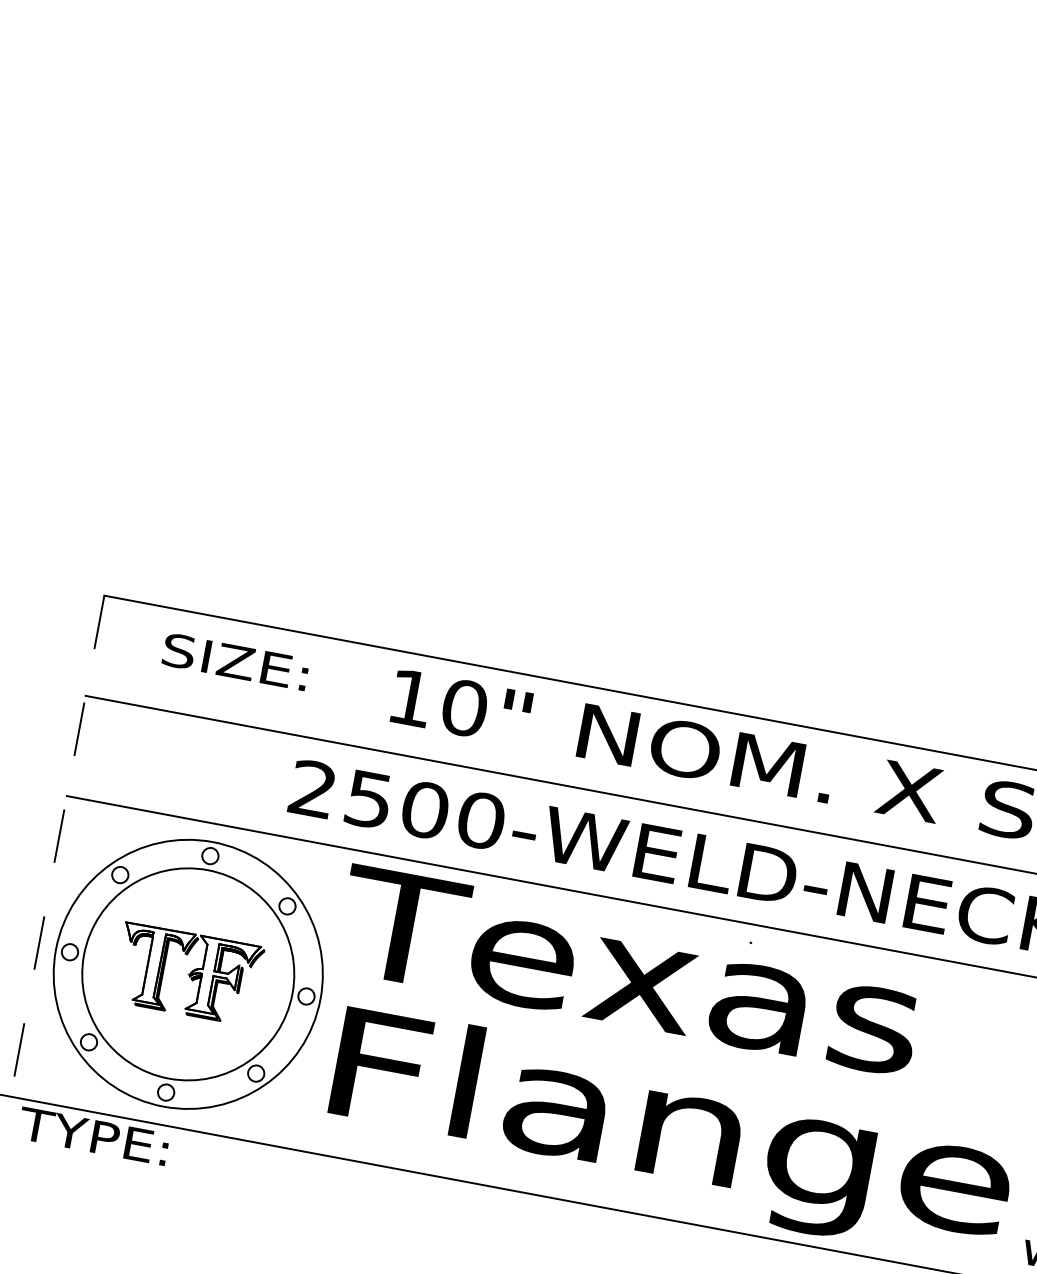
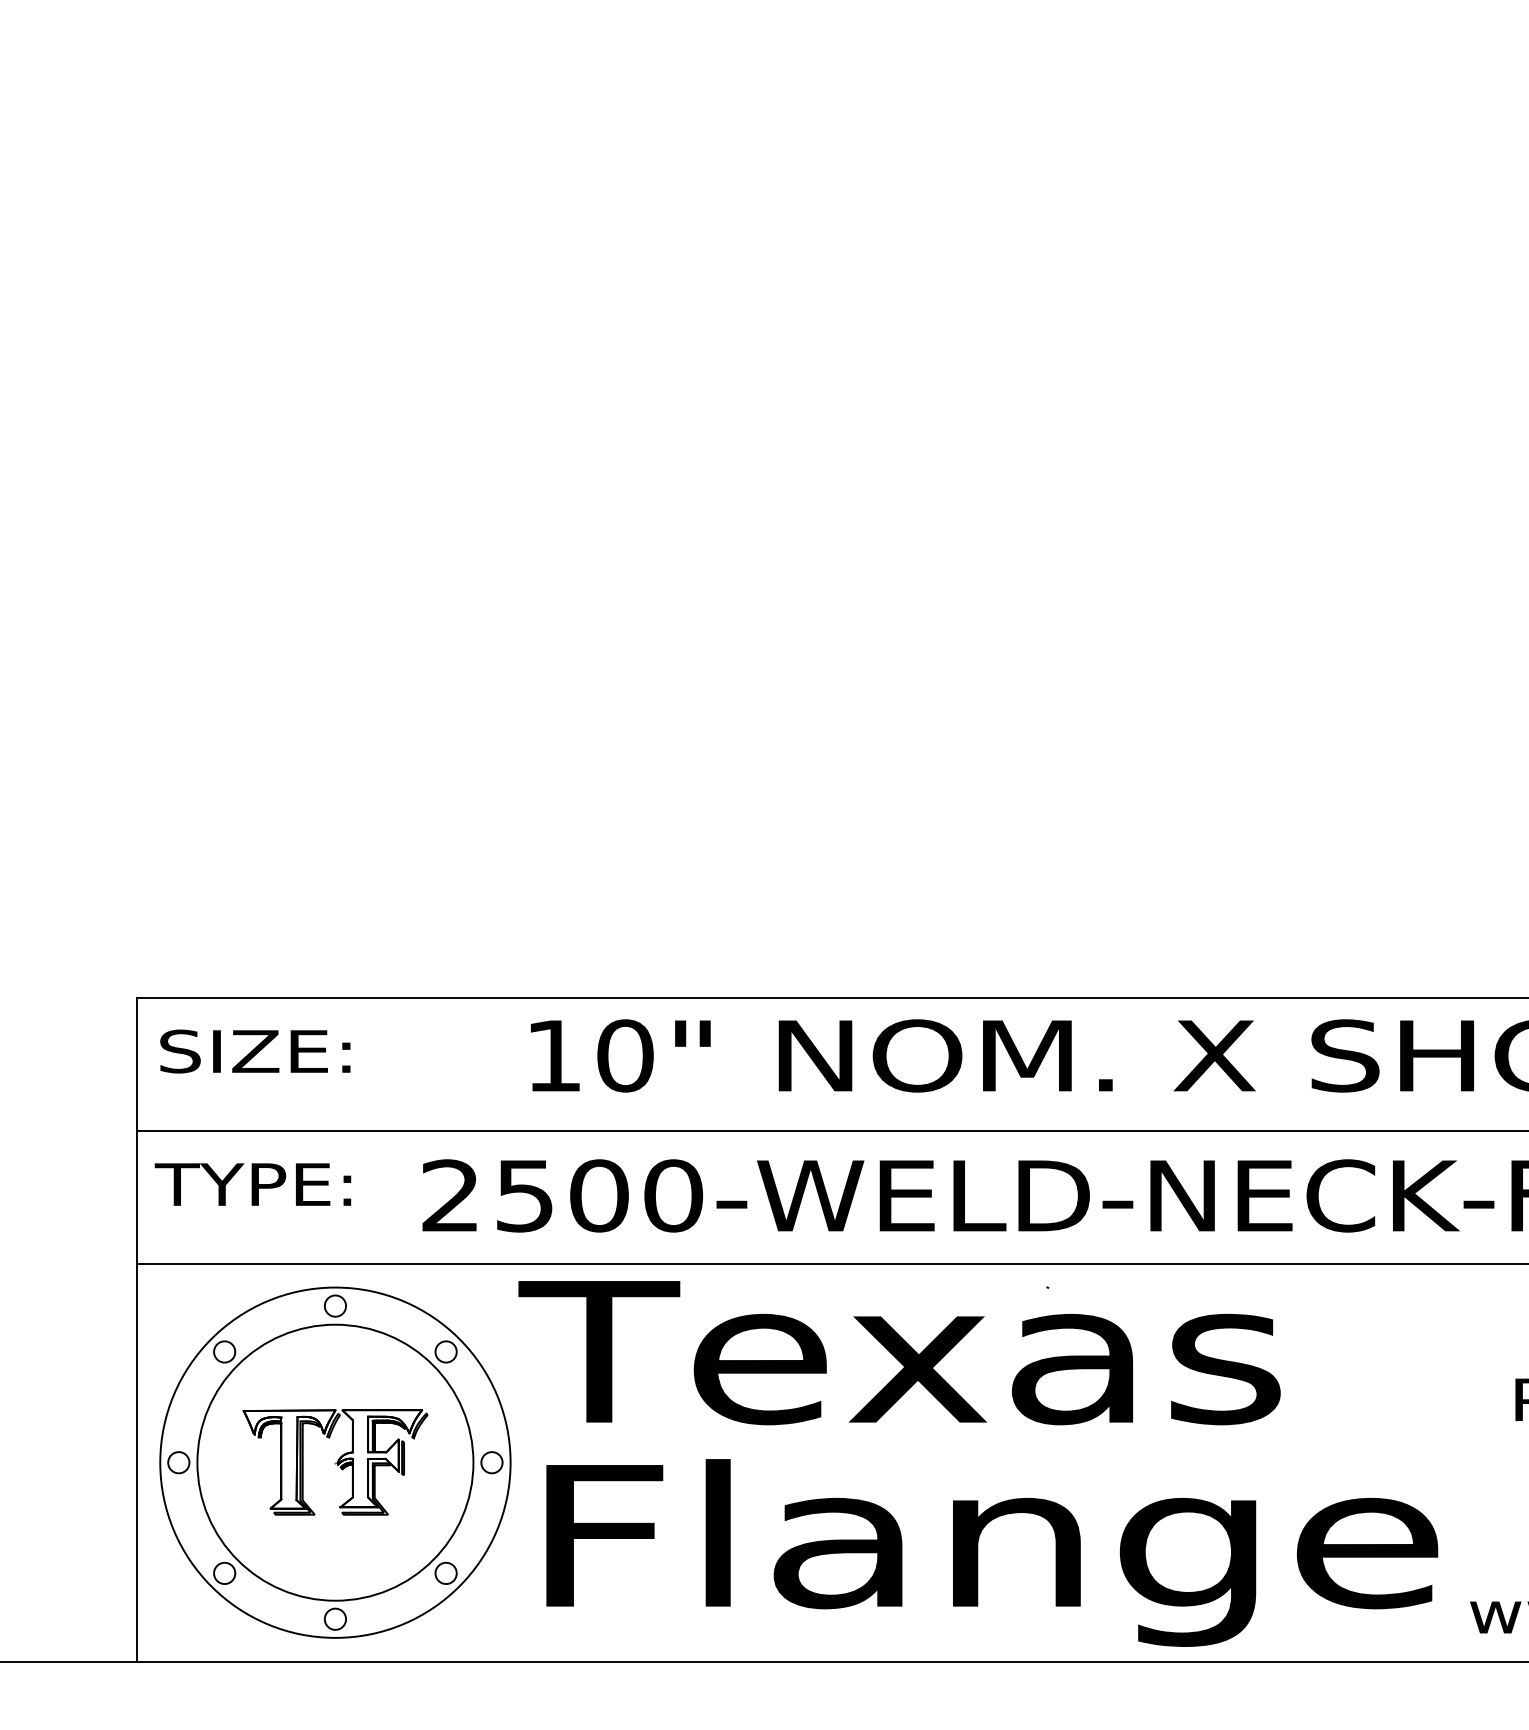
text: (235, 661) -> (255, 1051), moved
line: (57, 845) -> (137, 1329), dashed -> solid
text: (93, 1136) -> (252, 1184), moved

